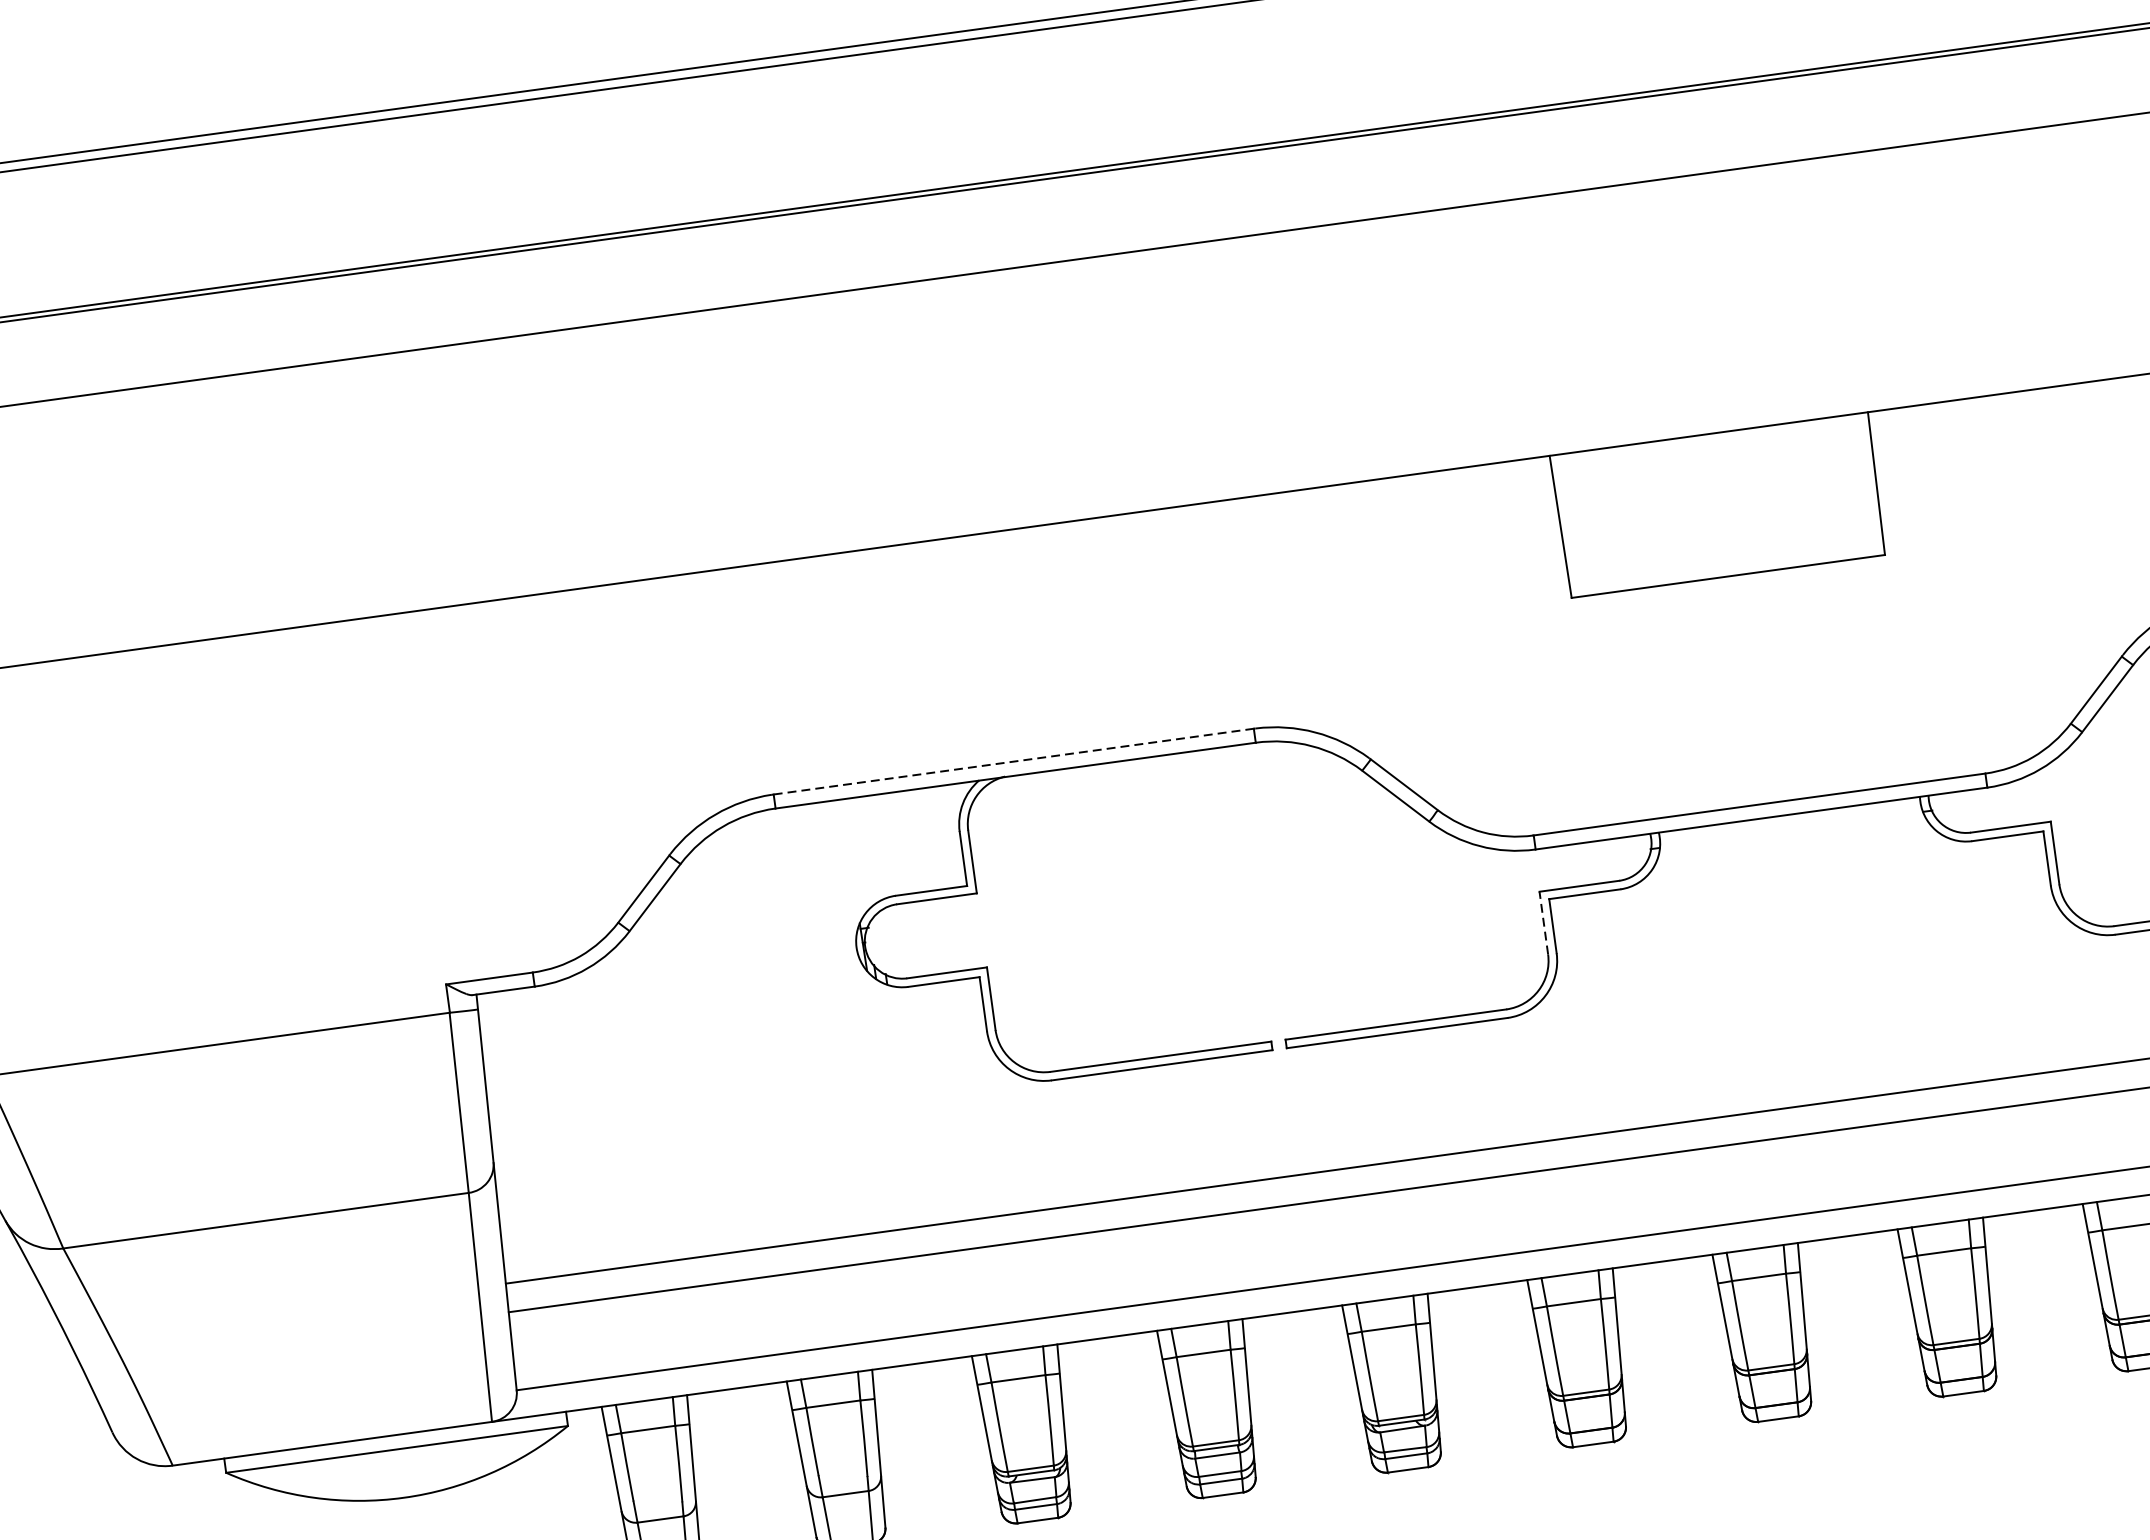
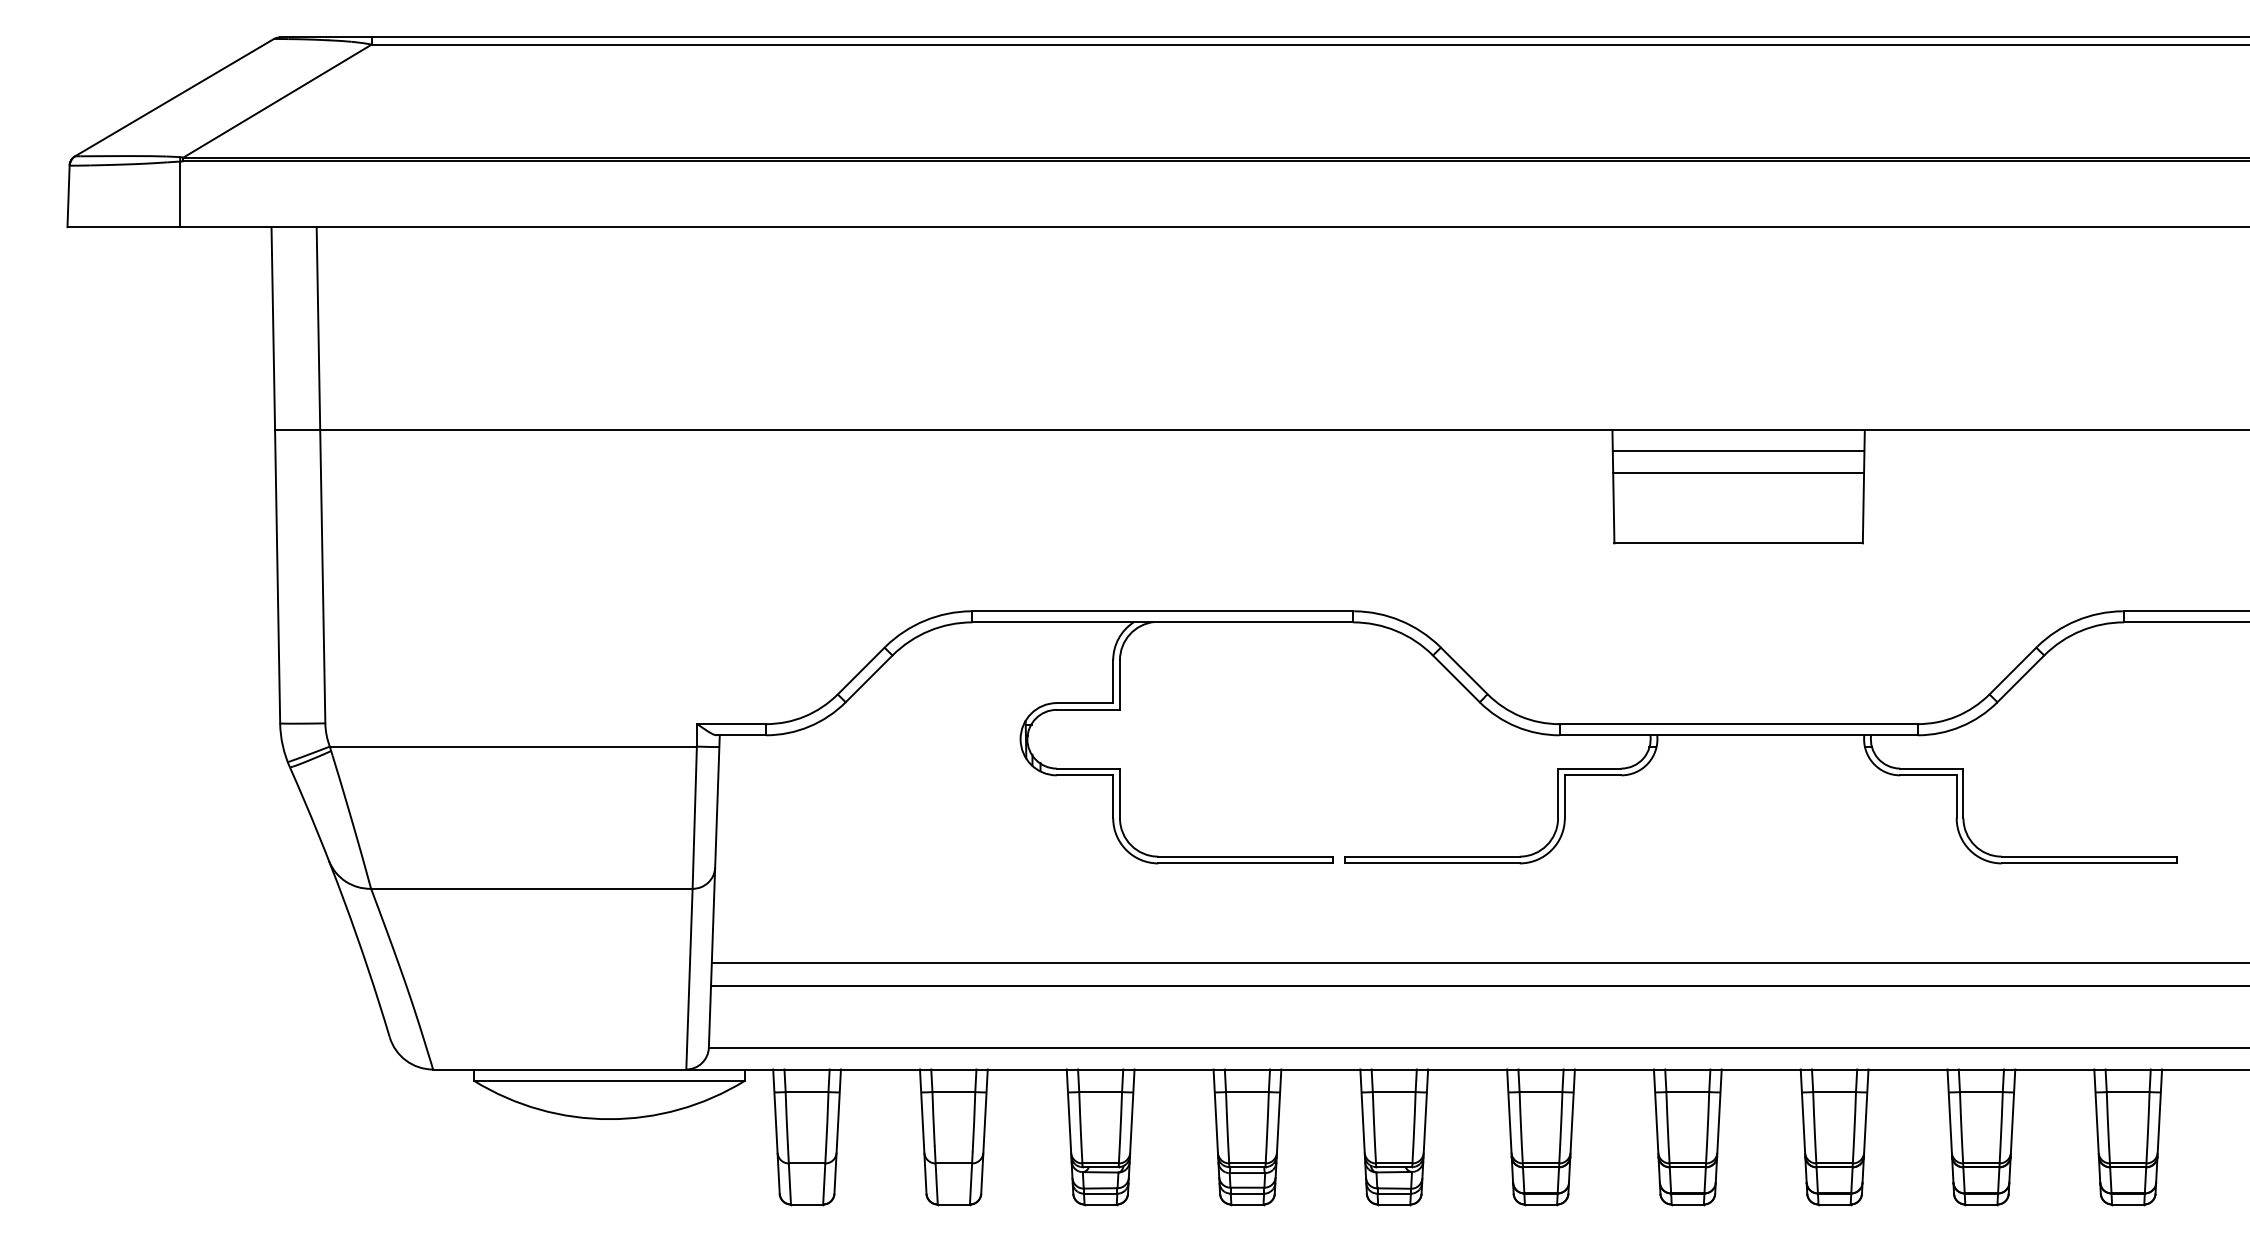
line: (1712, 459) -> (1738, 450), added
line: (1716, 488) -> (1738, 473), added
line: (1014, 761) -> (1163, 611), dashed -> solid
line: (1544, 923) -> (1558, 793), dashed -> solid

